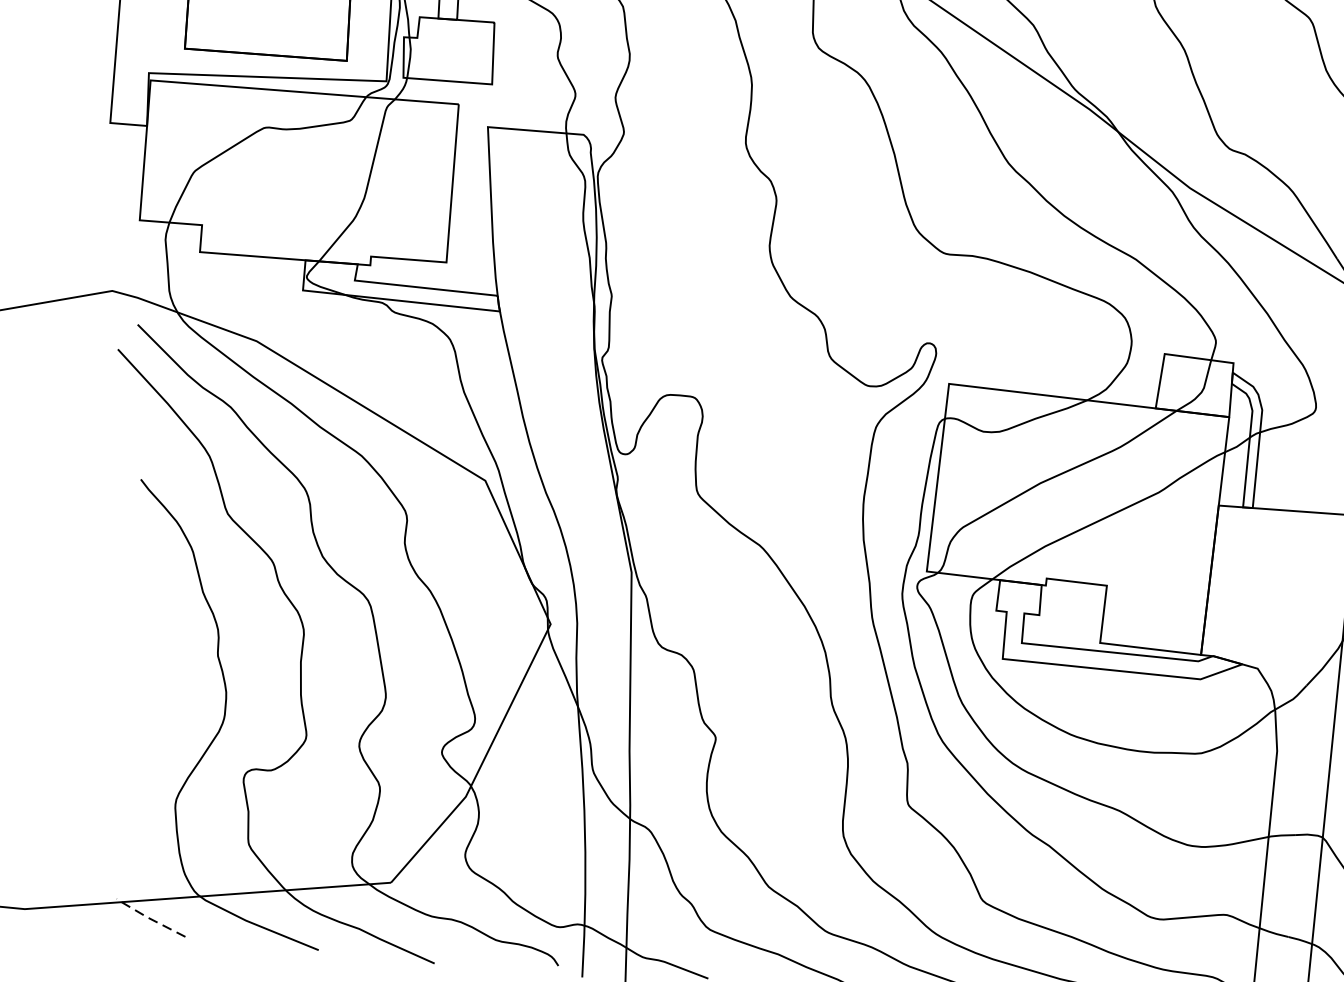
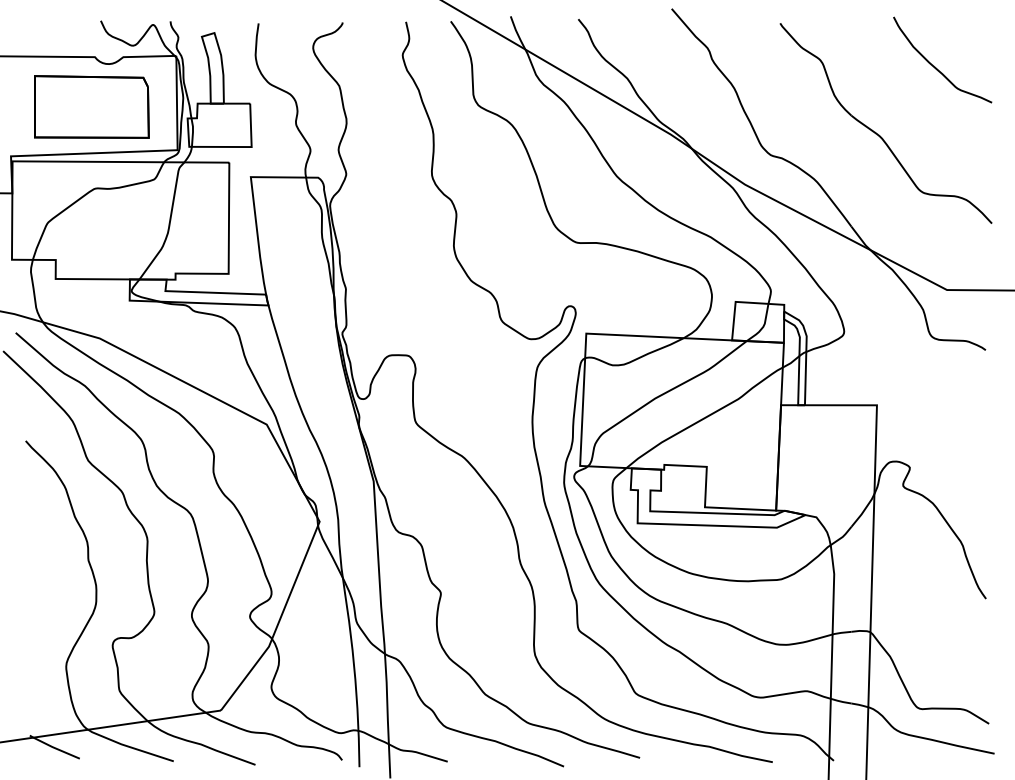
line: (149, 918) -> (53, 747), dashed -> solid

